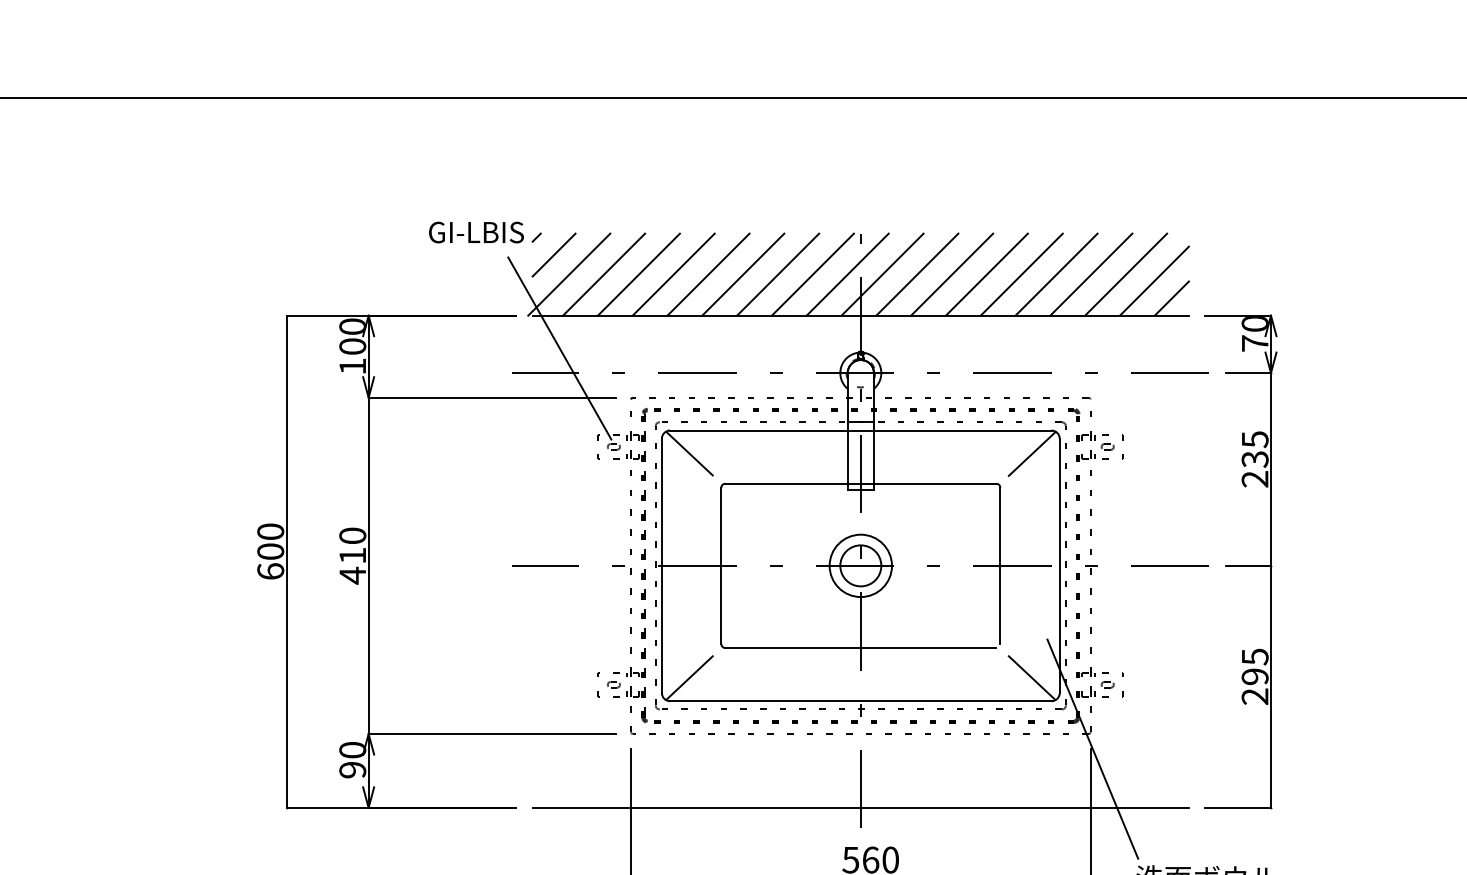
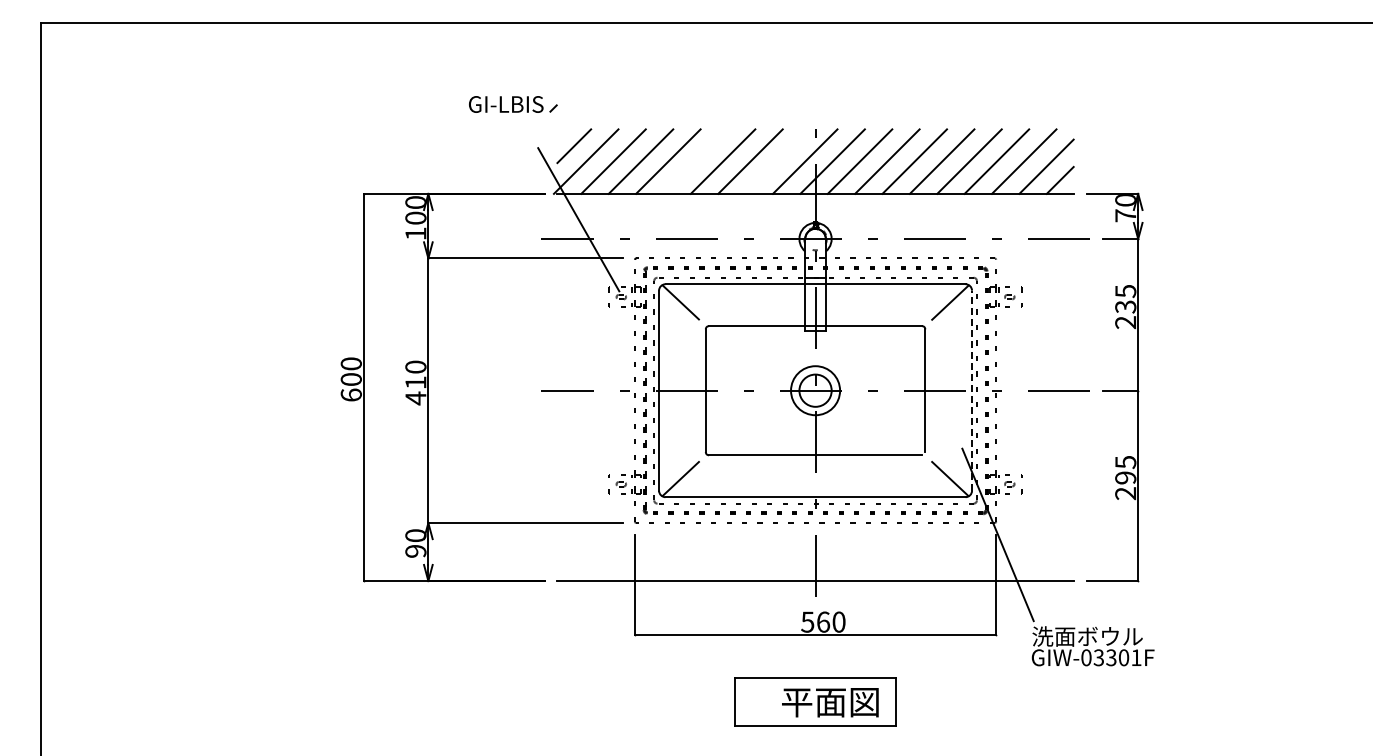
part: (485, 232) -> (513, 104), moved
line: (708, 274) -> (695, 161), removed
line: (812, 274) -> (777, 161), removed
line: (1060, 565) -> (972, 390), solid -> dashed

